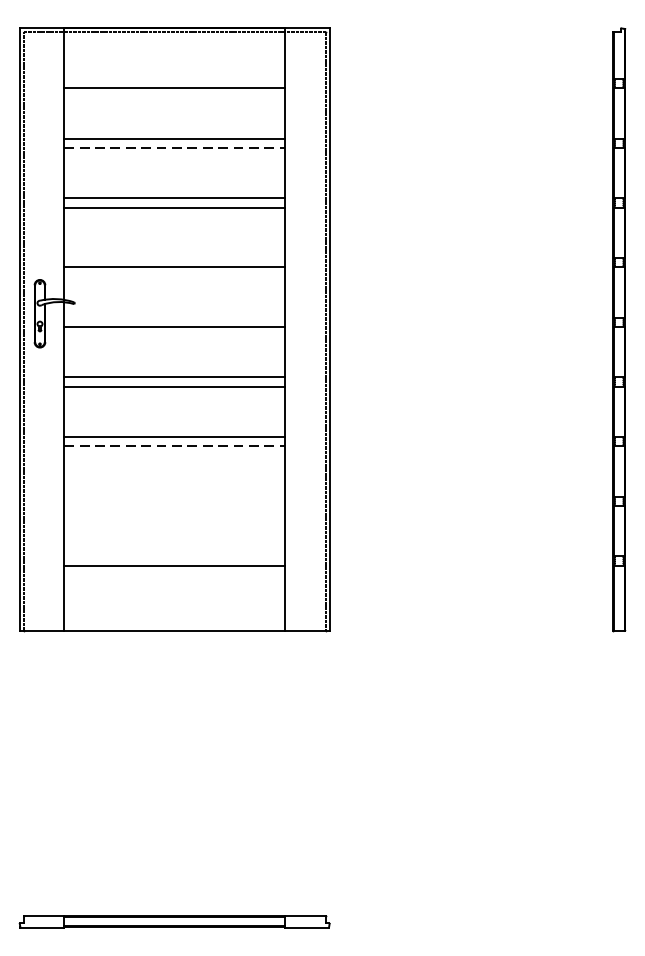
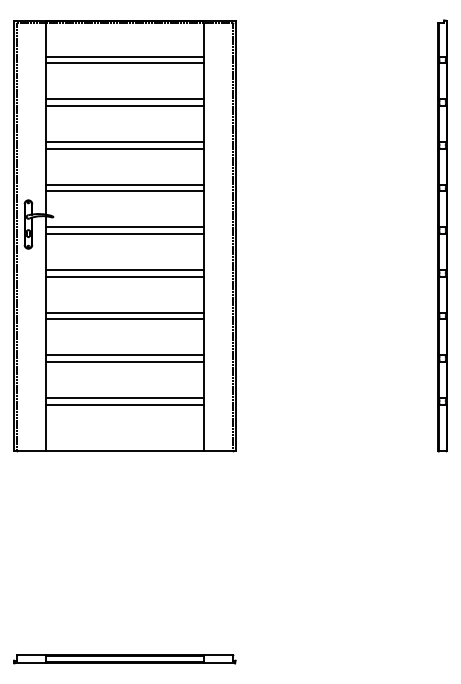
line: (174, 78) -> (124, 56), added
line: (174, 147) -> (124, 105), dashed -> solid
line: (174, 257) -> (124, 184), added
line: (174, 317) -> (124, 227), added
line: (174, 446) -> (124, 319), dashed -> solid
line: (174, 496) -> (124, 355), added
line: (174, 505) -> (124, 361), added
line: (174, 555) -> (124, 397), added

